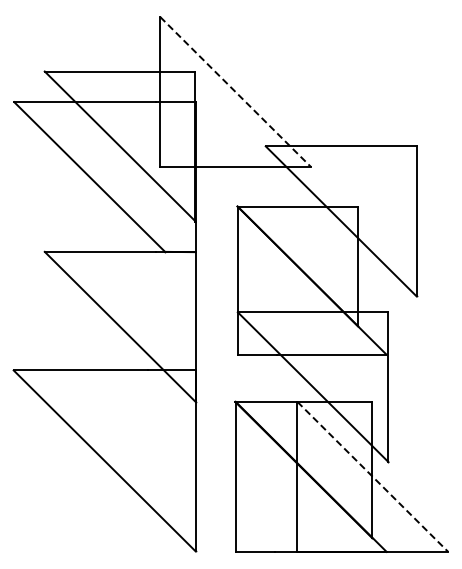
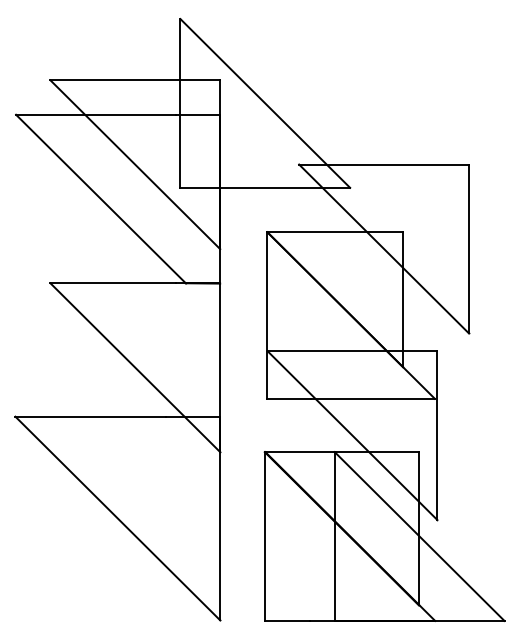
line: (236, 92) -> (266, 103), dashed -> solid
line: (373, 477) -> (420, 537), dashed -> solid

